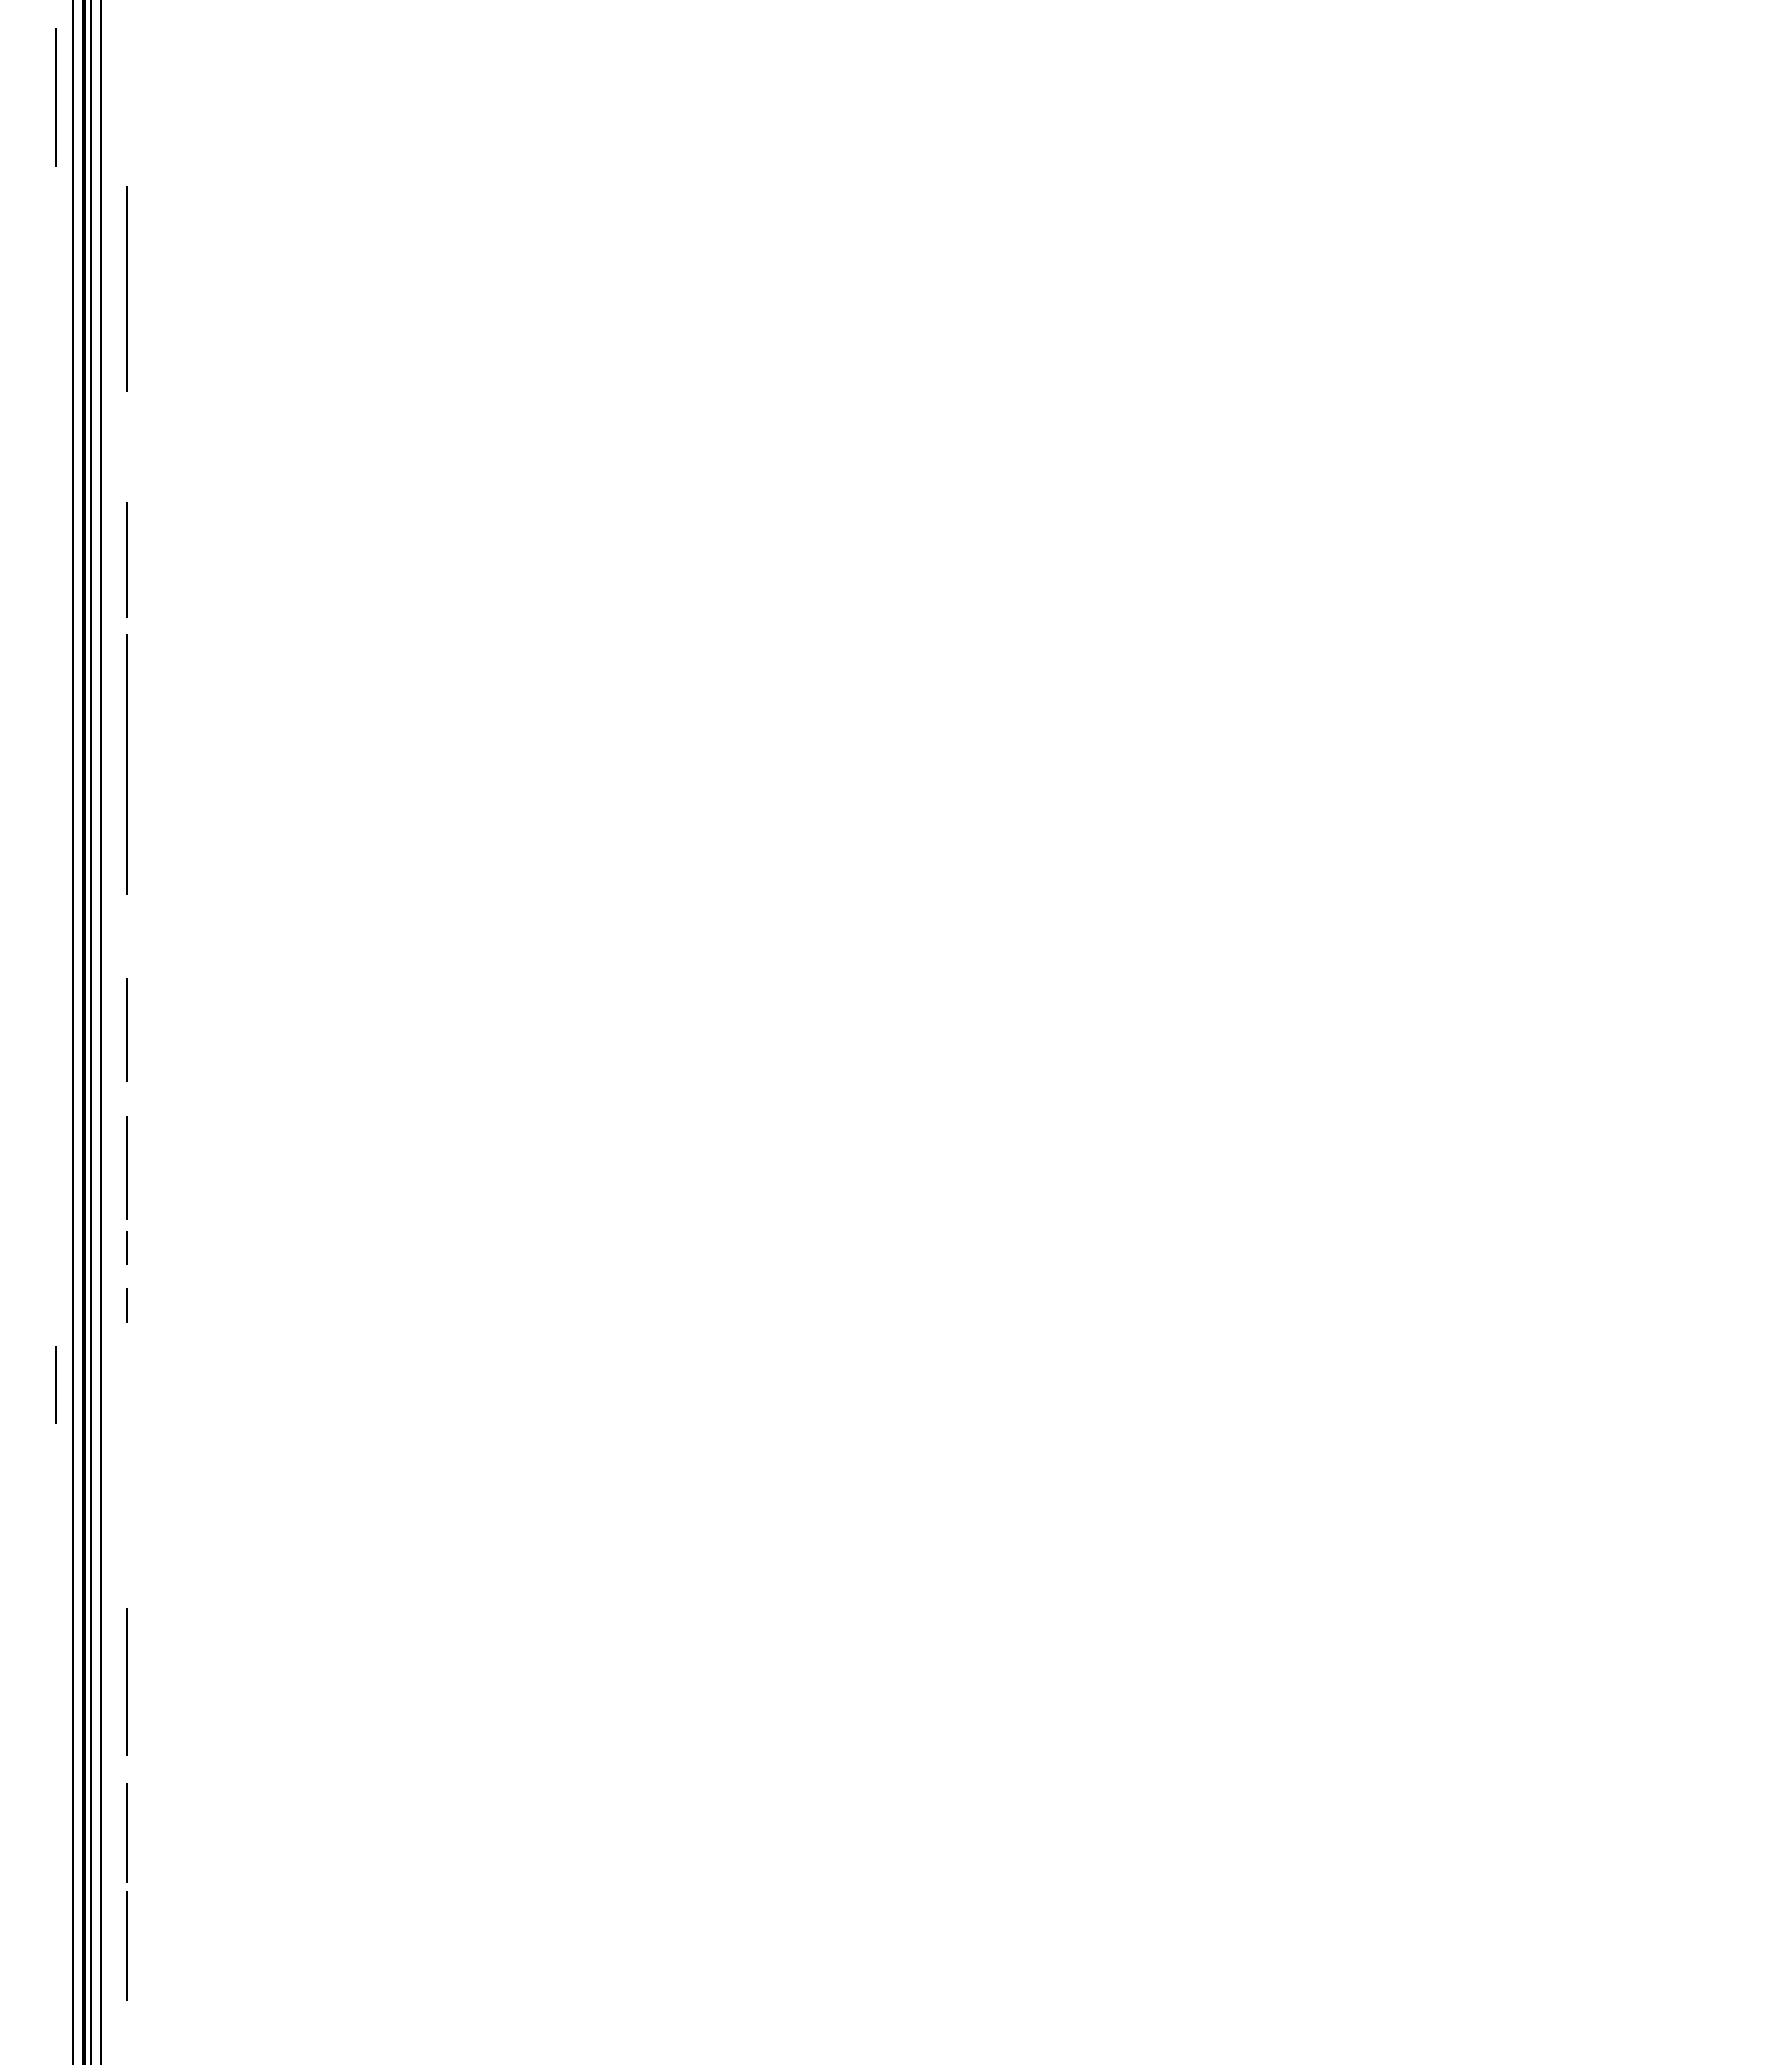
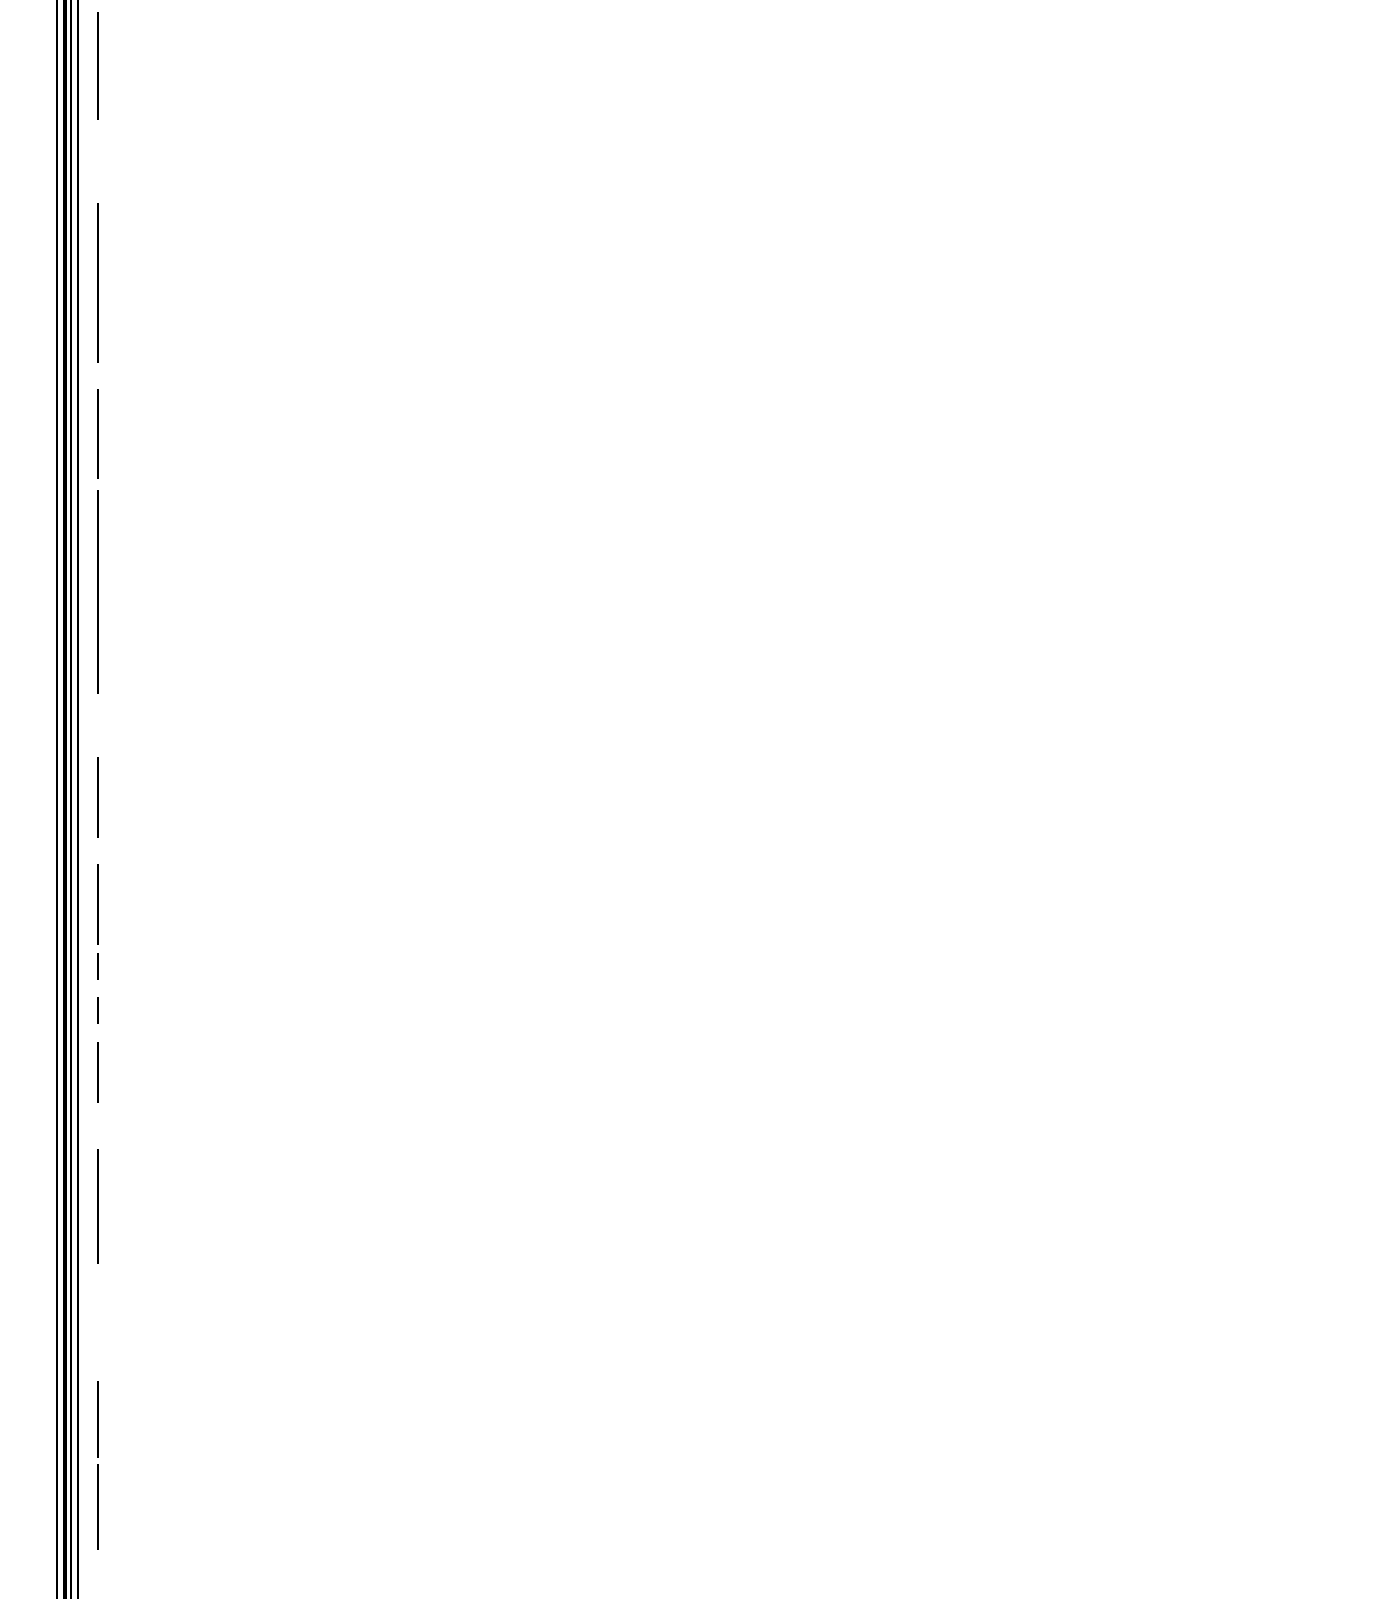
line: (55, 97) -> (97, 66), moved
line: (126, 288) -> (97, 282), moved
line: (55, 1384) -> (97, 1072), moved
line: (126, 1681) -> (97, 1205), moved

